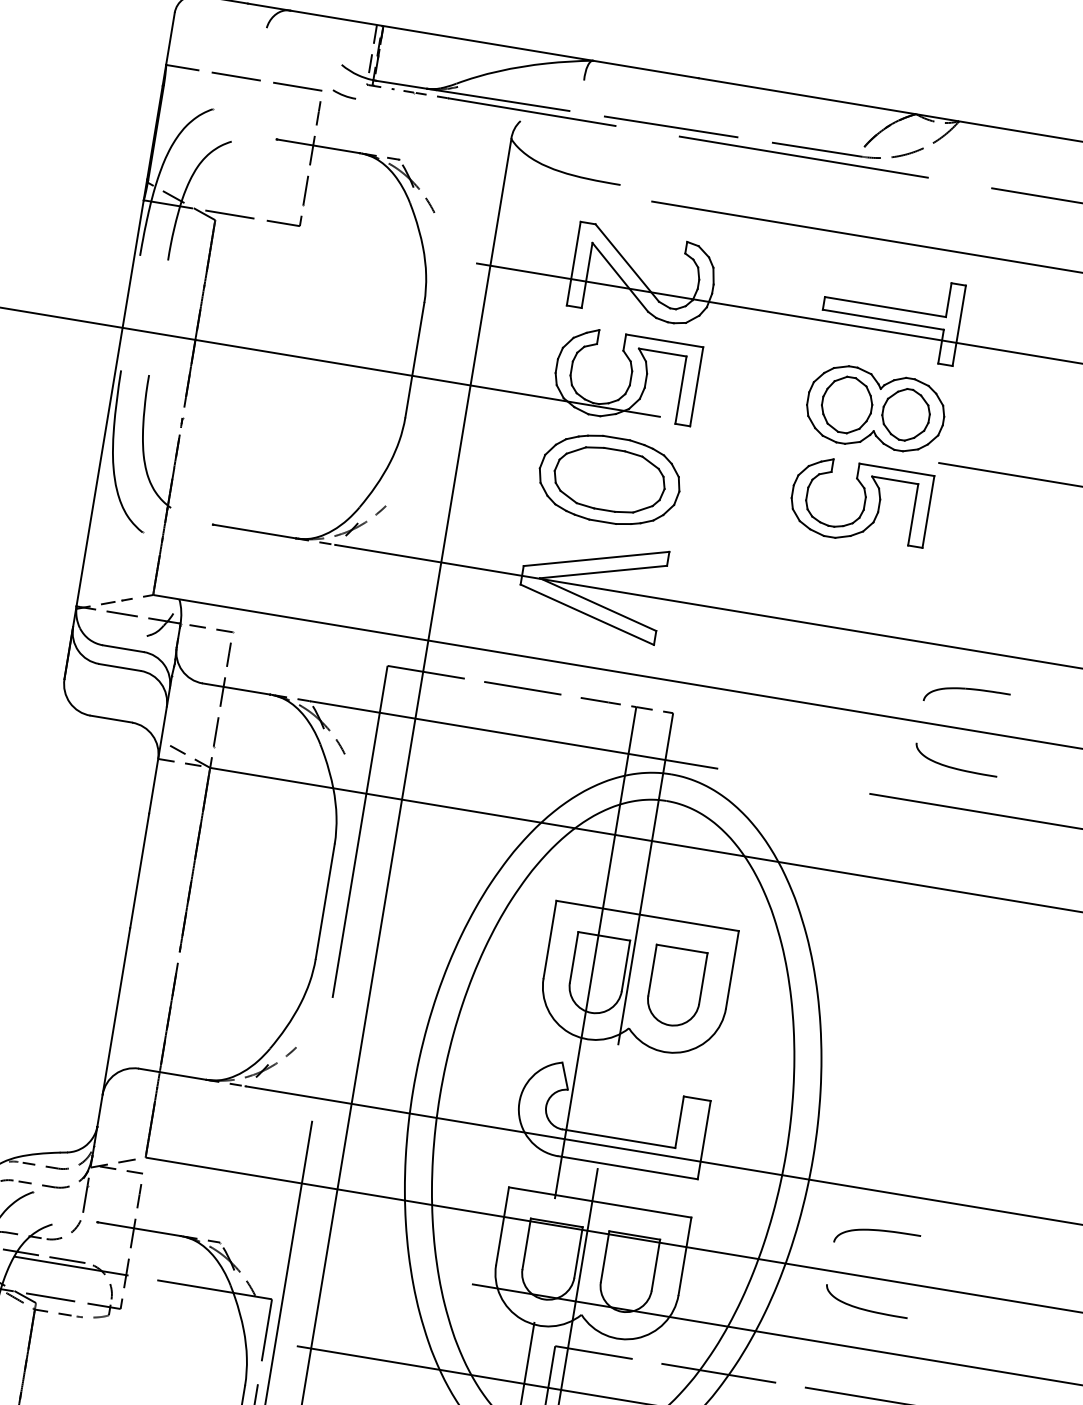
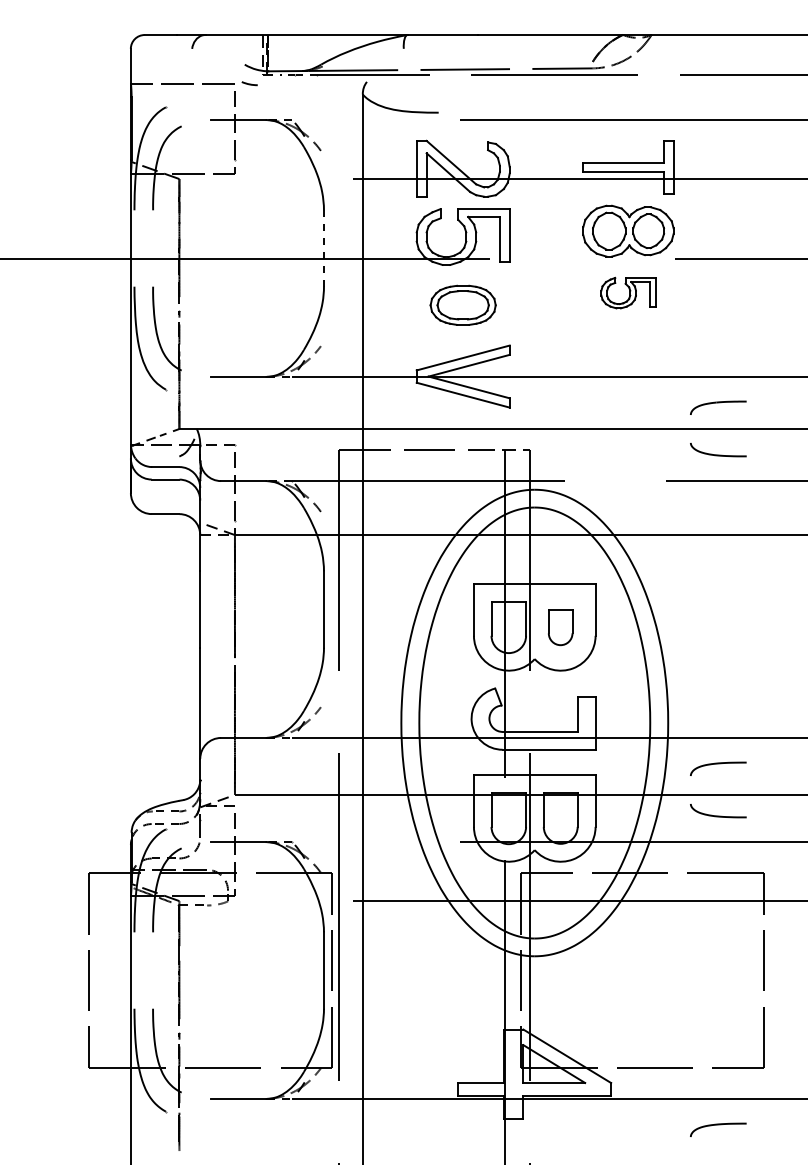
line: (414, 360) -> (323, 248), solid -> dashed
part: (608, 480) -> (462, 305), size x0.7
part: (860, 501) -> (628, 292), size x0.6
part: (675, 987) -> (560, 627), size x0.7

